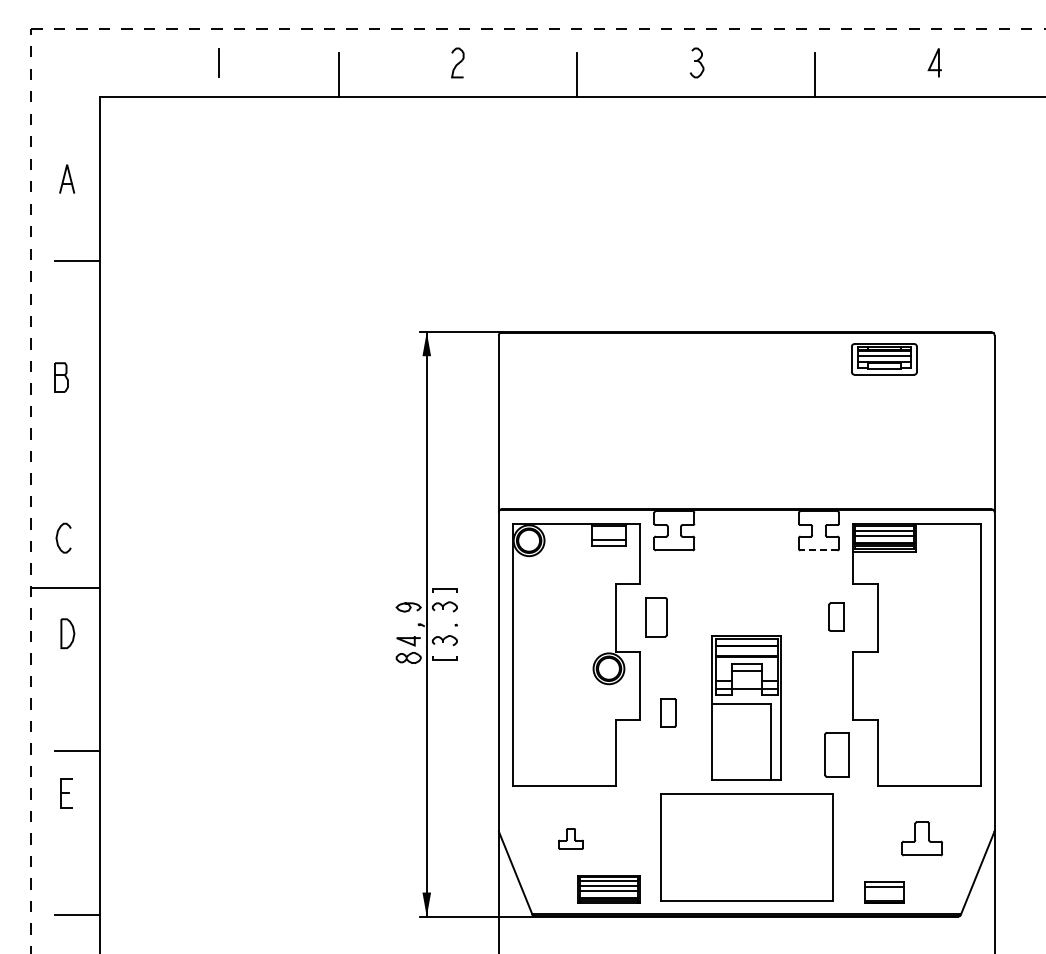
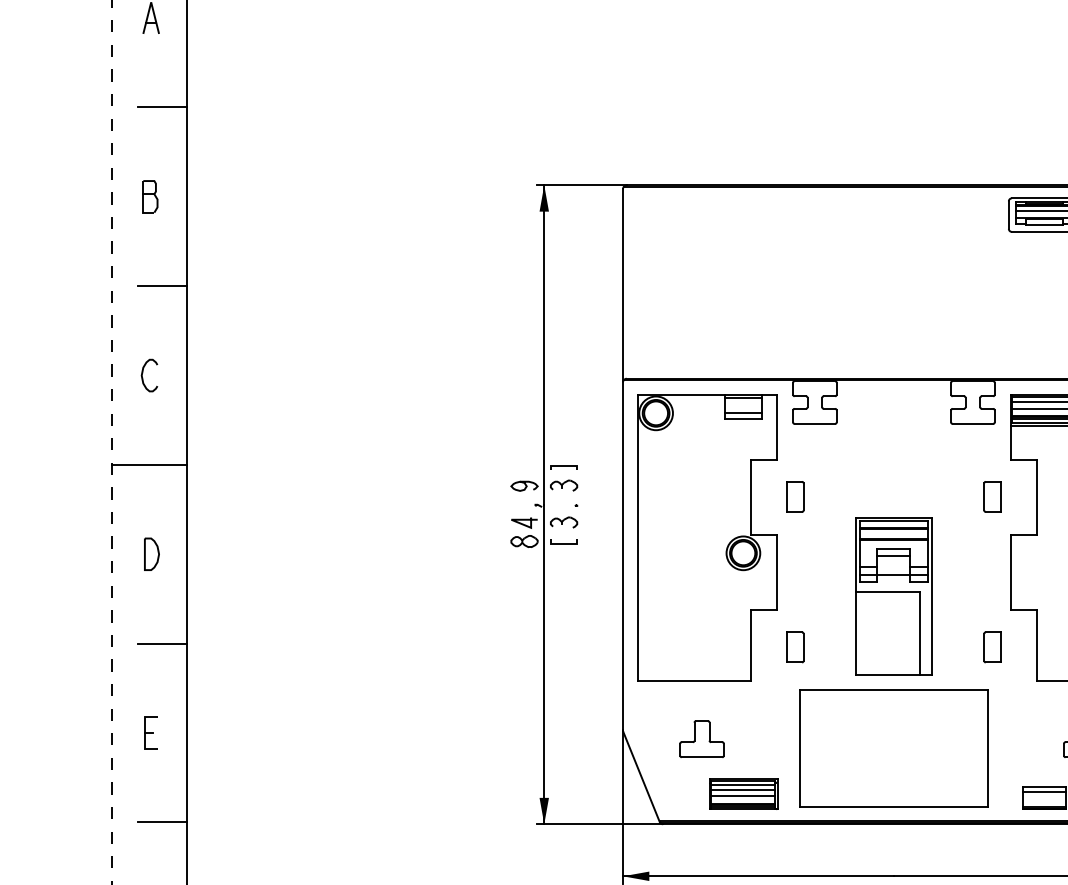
part: (61, 377) -> (150, 196), moved
line: (77, 424) -> (162, 286), added
curve: (58, 534) -> (143, 371), moved
line: (819, 550) -> (973, 424), dashed -> solid
part: (656, 616) -> (795, 496), size x0.71
part: (67, 633) -> (151, 554), moved
part: (668, 712) -> (795, 646), moved
part: (836, 754) -> (992, 646), size x0.62
part: (66, 793) -> (150, 733), moved
part: (570, 838) -> (701, 738), size x1.67

